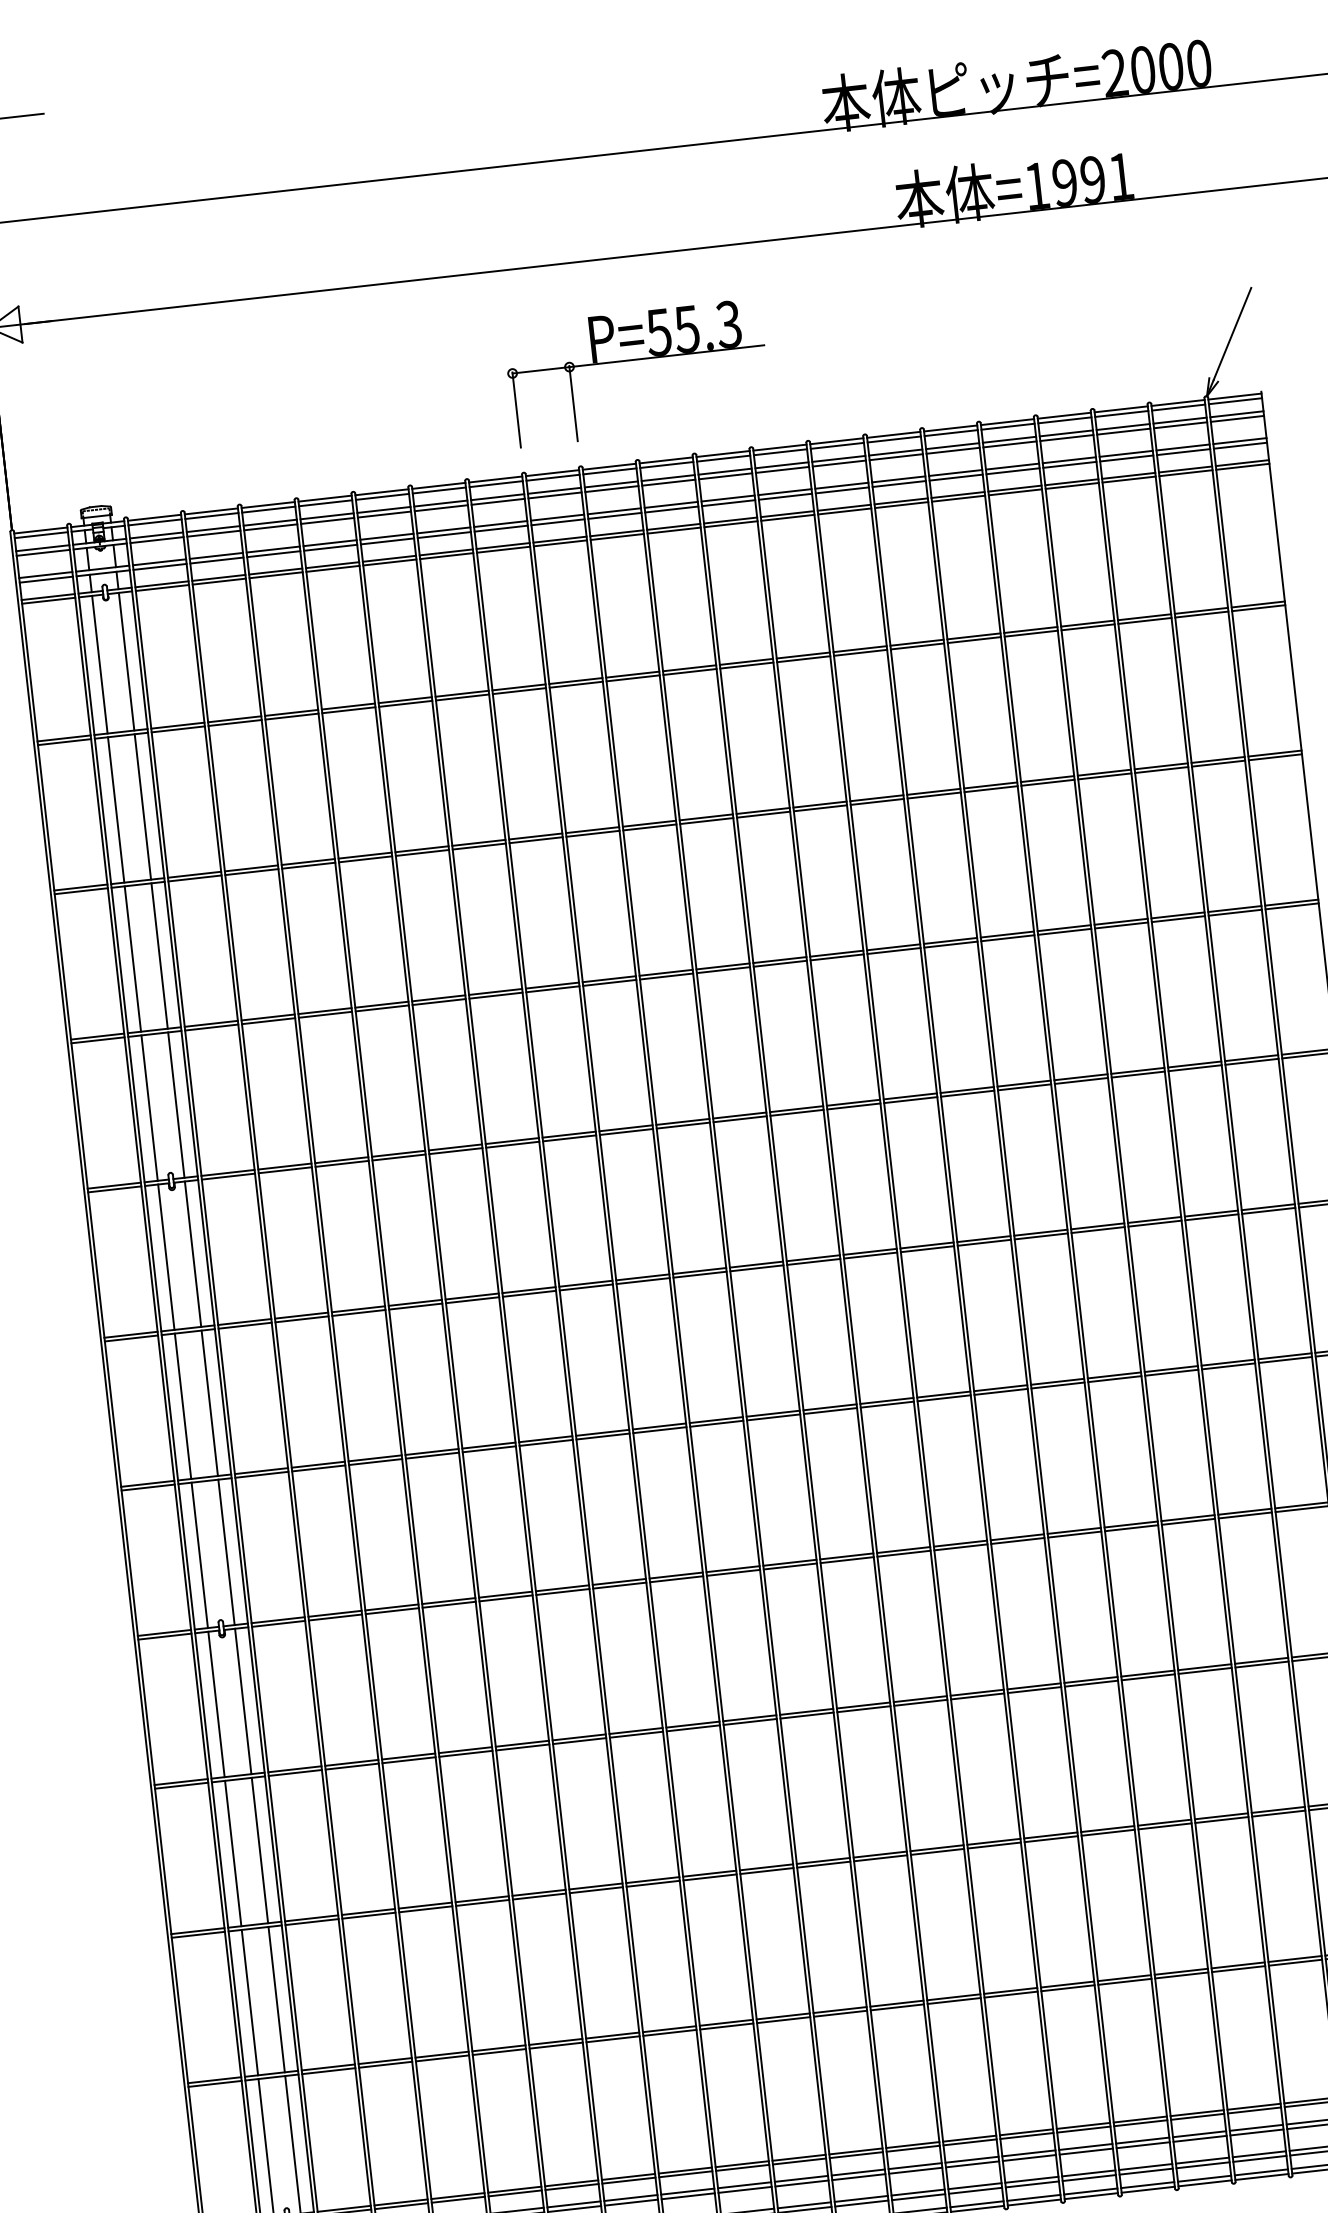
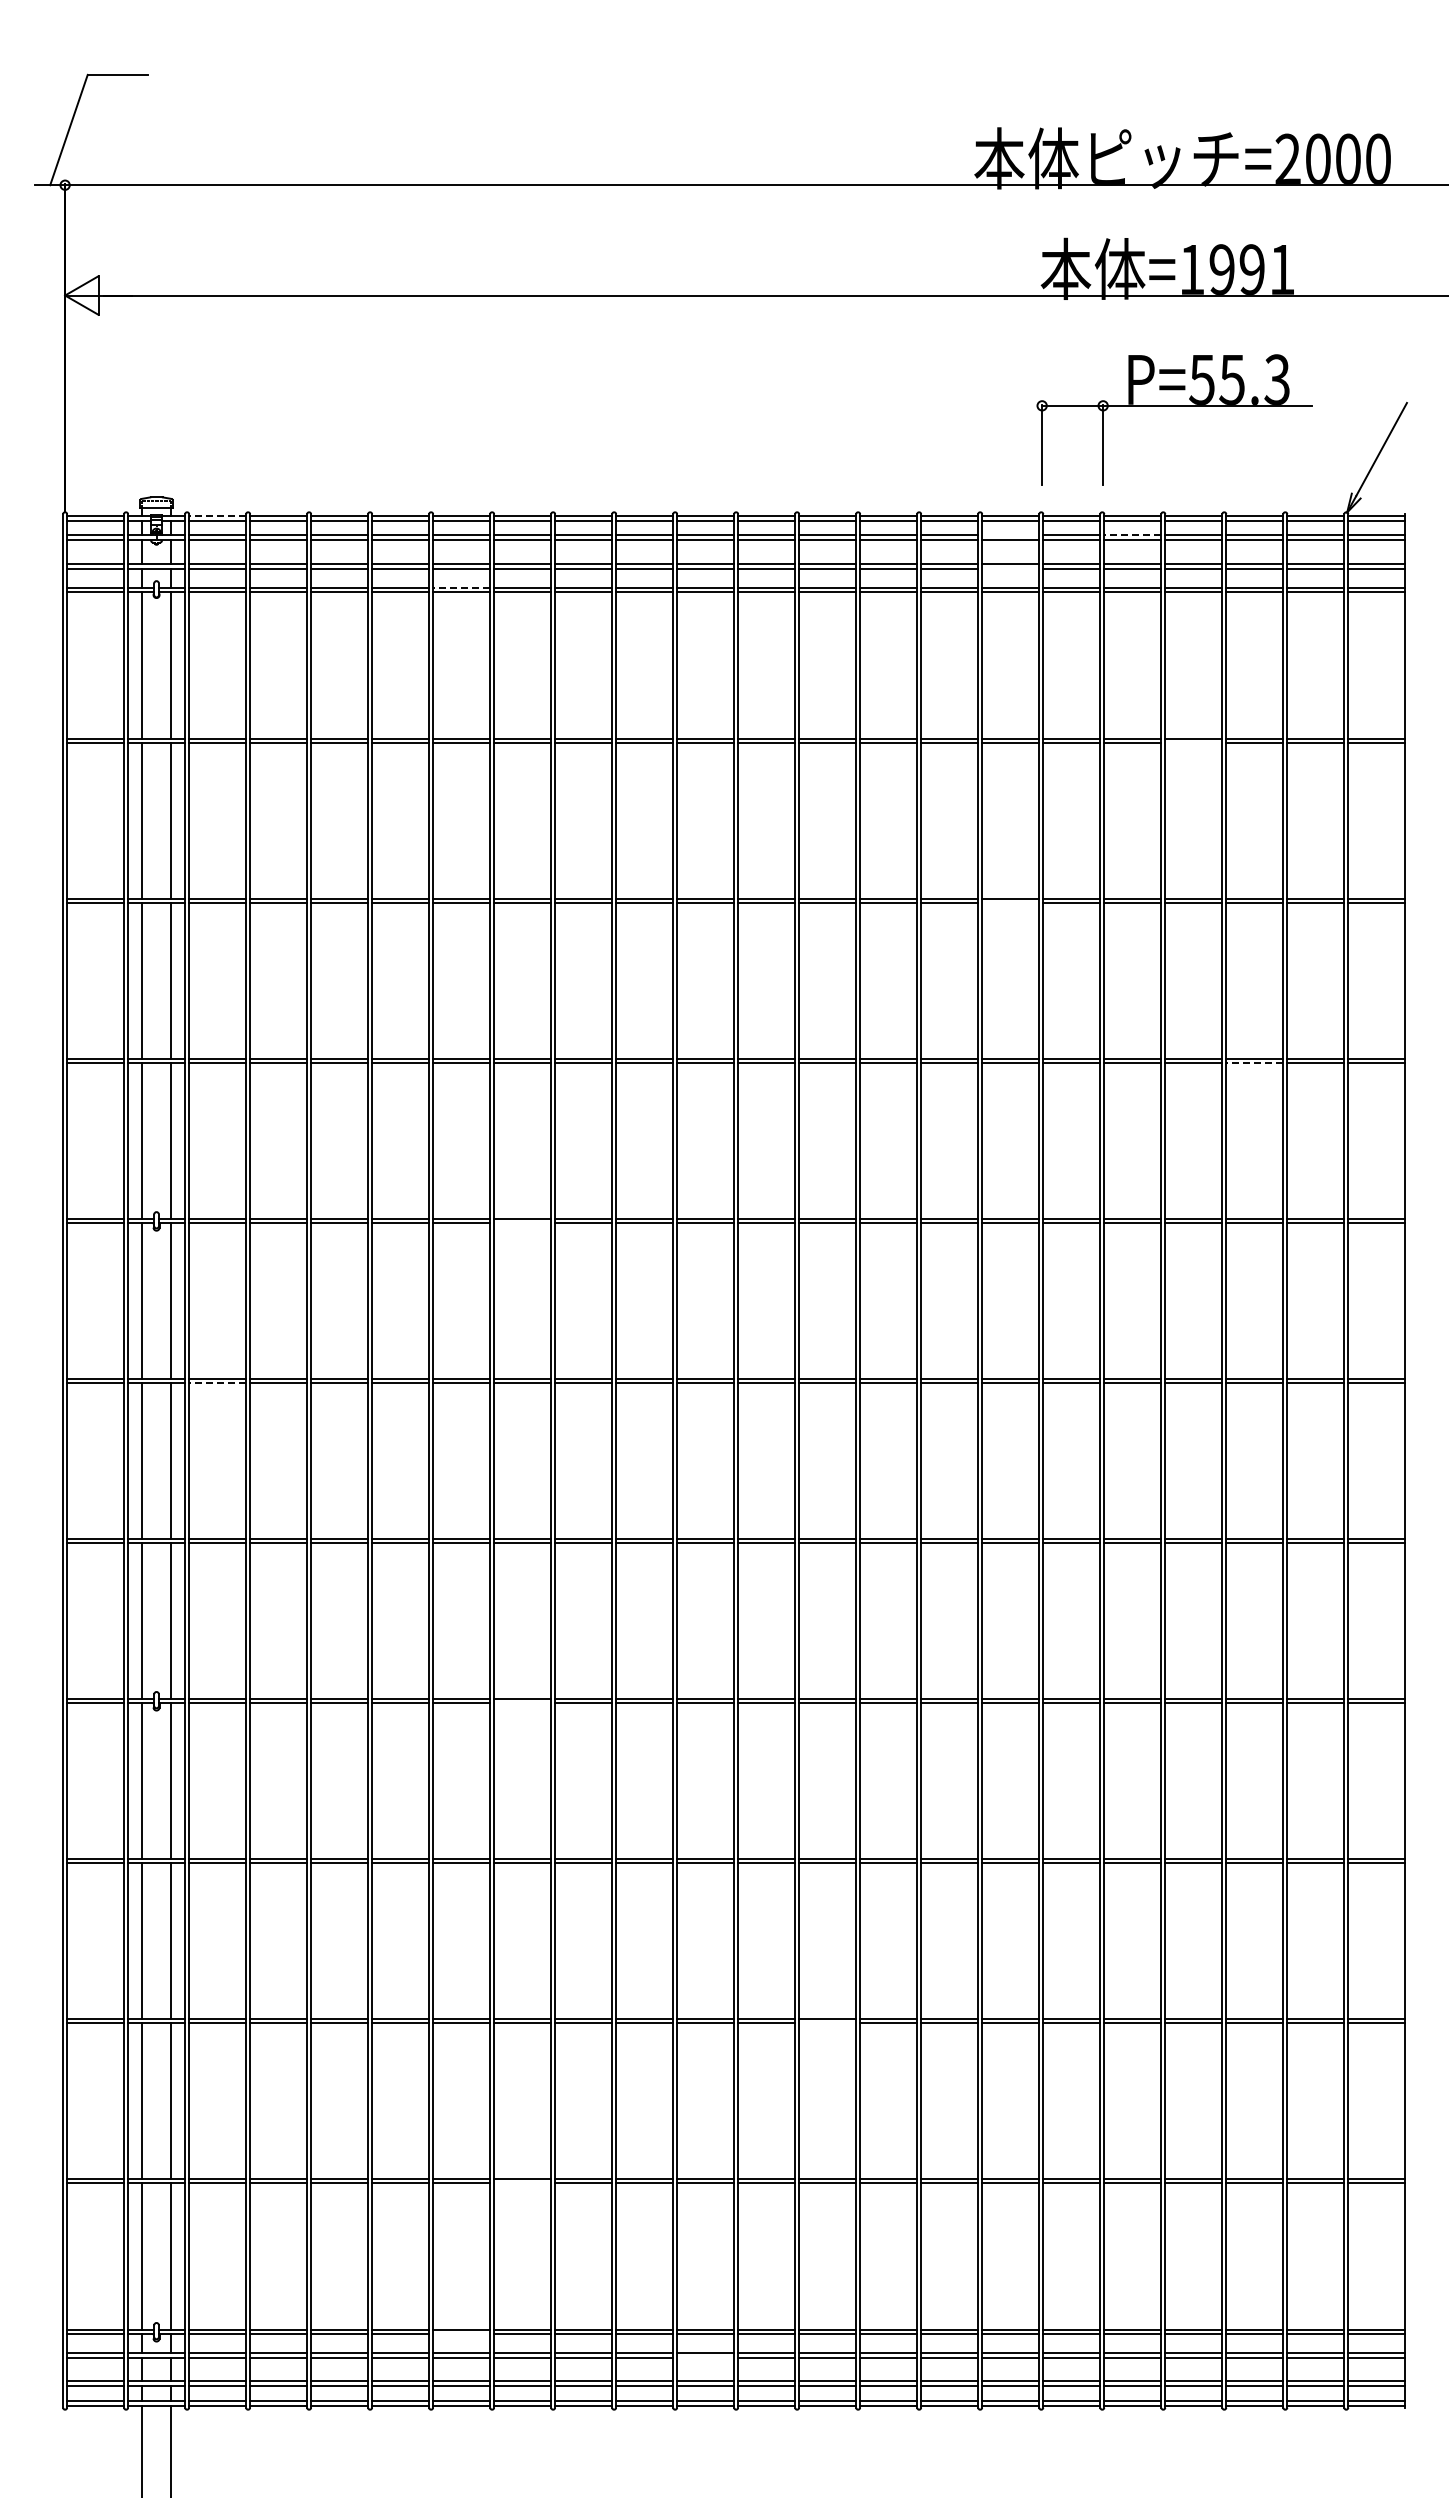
part: (636, 360) -> (1174, 406), moved
line: (1009, 440) -> (1132, 535), solid -> dashed
line: (895, 452) -> (1010, 535), removed
line: (899, 483) -> (1010, 568), removed
line: (154, 518) -> (217, 516), solid -> dashed
line: (389, 558) -> (461, 587), solid -> dashed
line: (1087, 627) -> (1193, 743), removed
line: (934, 795) -> (1010, 903), removed
line: (1178, 919) -> (1254, 1063), solid -> dashed
line: (512, 1145) -> (522, 1223), removed
line: (245, 1326) -> (217, 1383), solid -> dashed
line: (562, 1591) -> (522, 1702), removed
line: (880, 1858) -> (827, 2022), removed
line: (612, 2039) -> (522, 2182), removed
line: (801, 2183) -> (705, 2358), removed
line: (571, 2187) -> (461, 2334), removed

